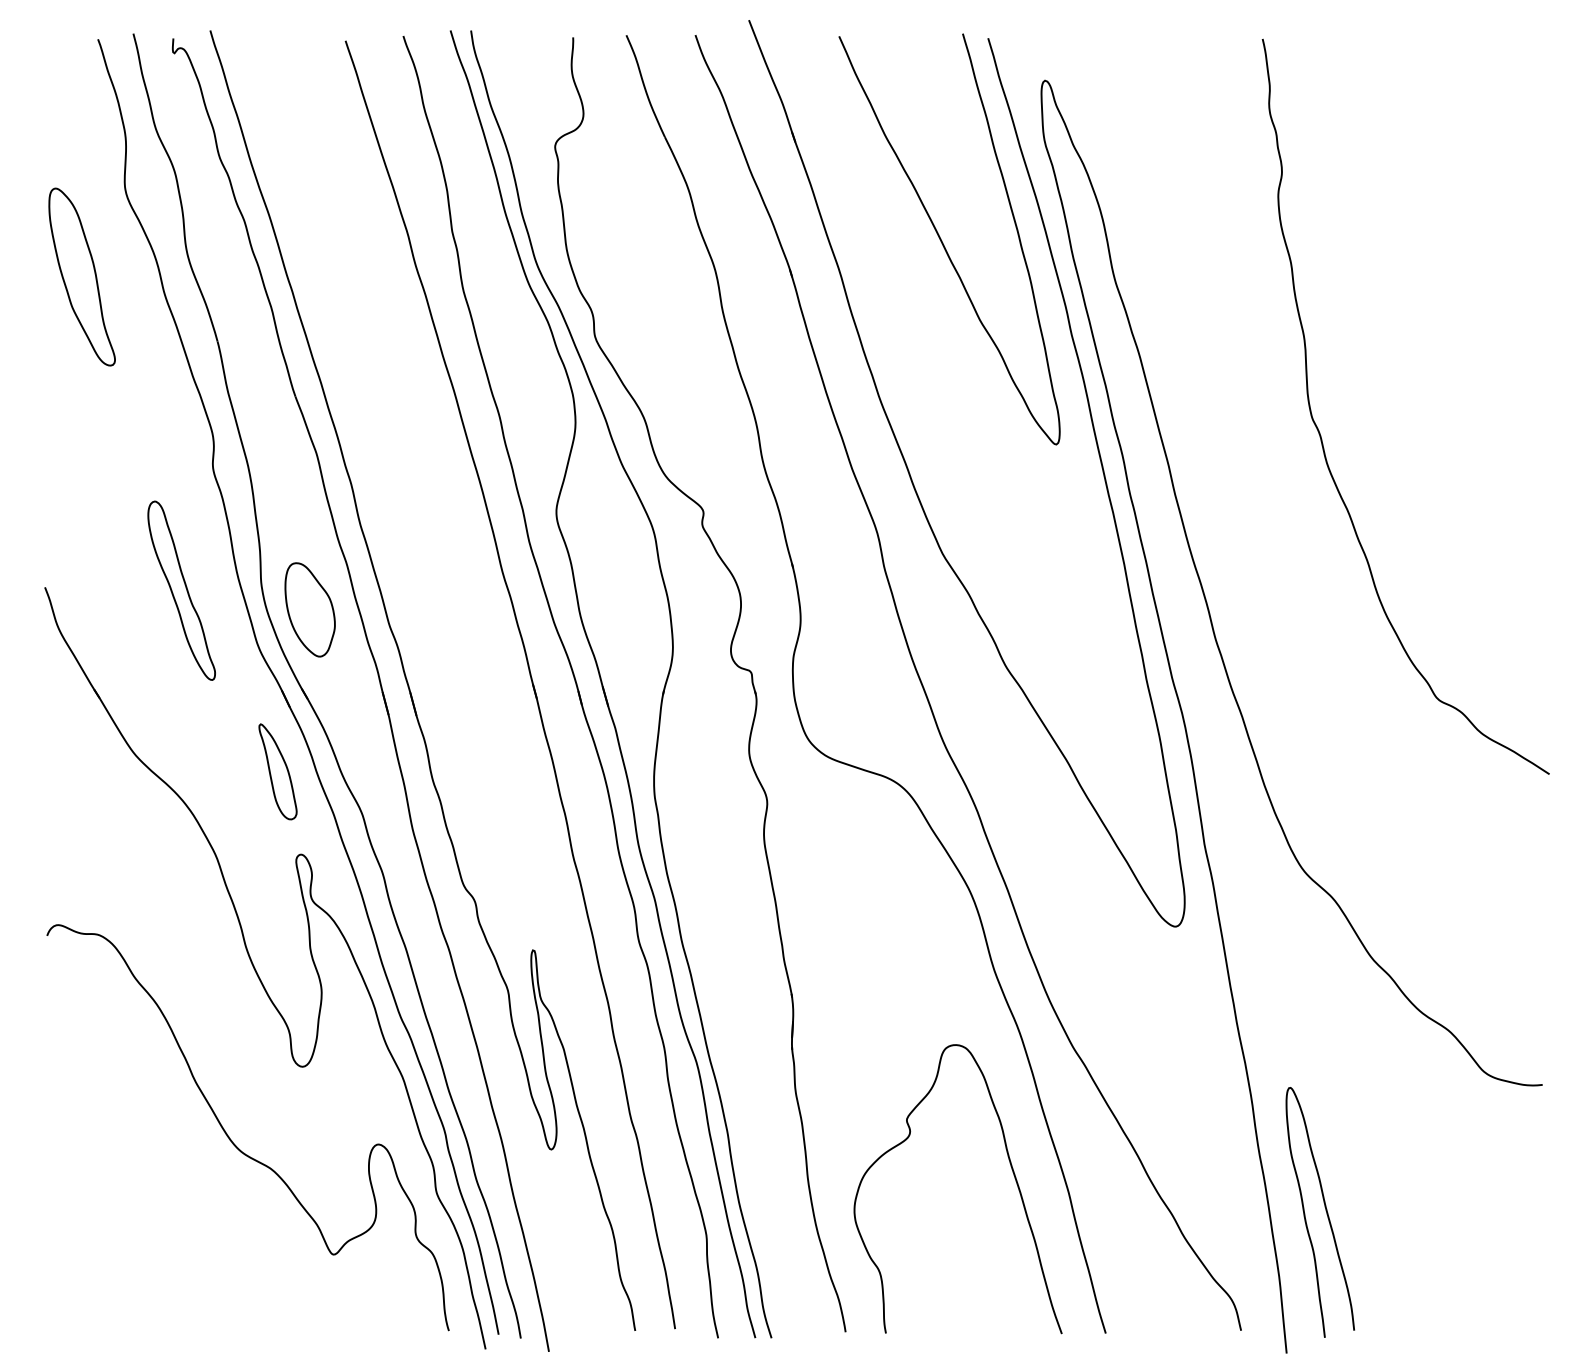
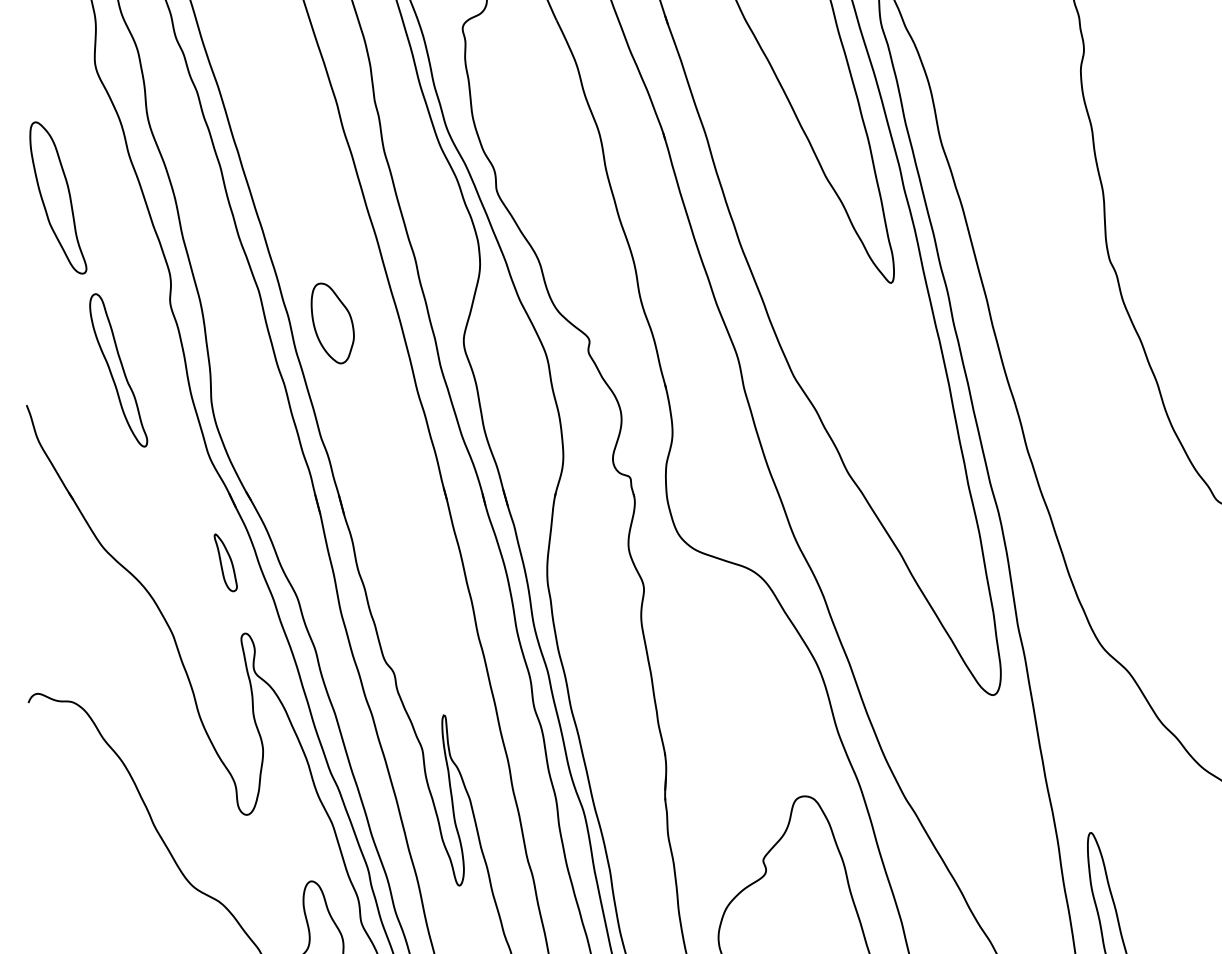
part: (81, 276) -> (57, 197), moved
part: (181, 590) -> (118, 370), moved
part: (309, 609) -> (332, 323), moved
part: (277, 771) -> (225, 562), size x0.7

